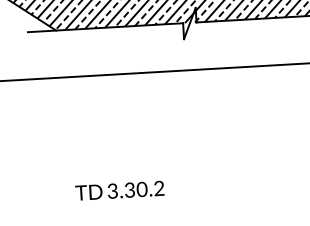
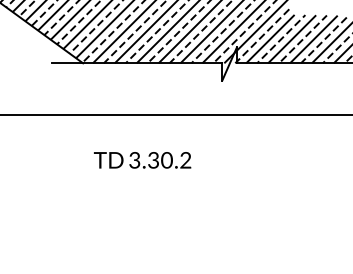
text: (119, 190) -> (142, 160), moved

